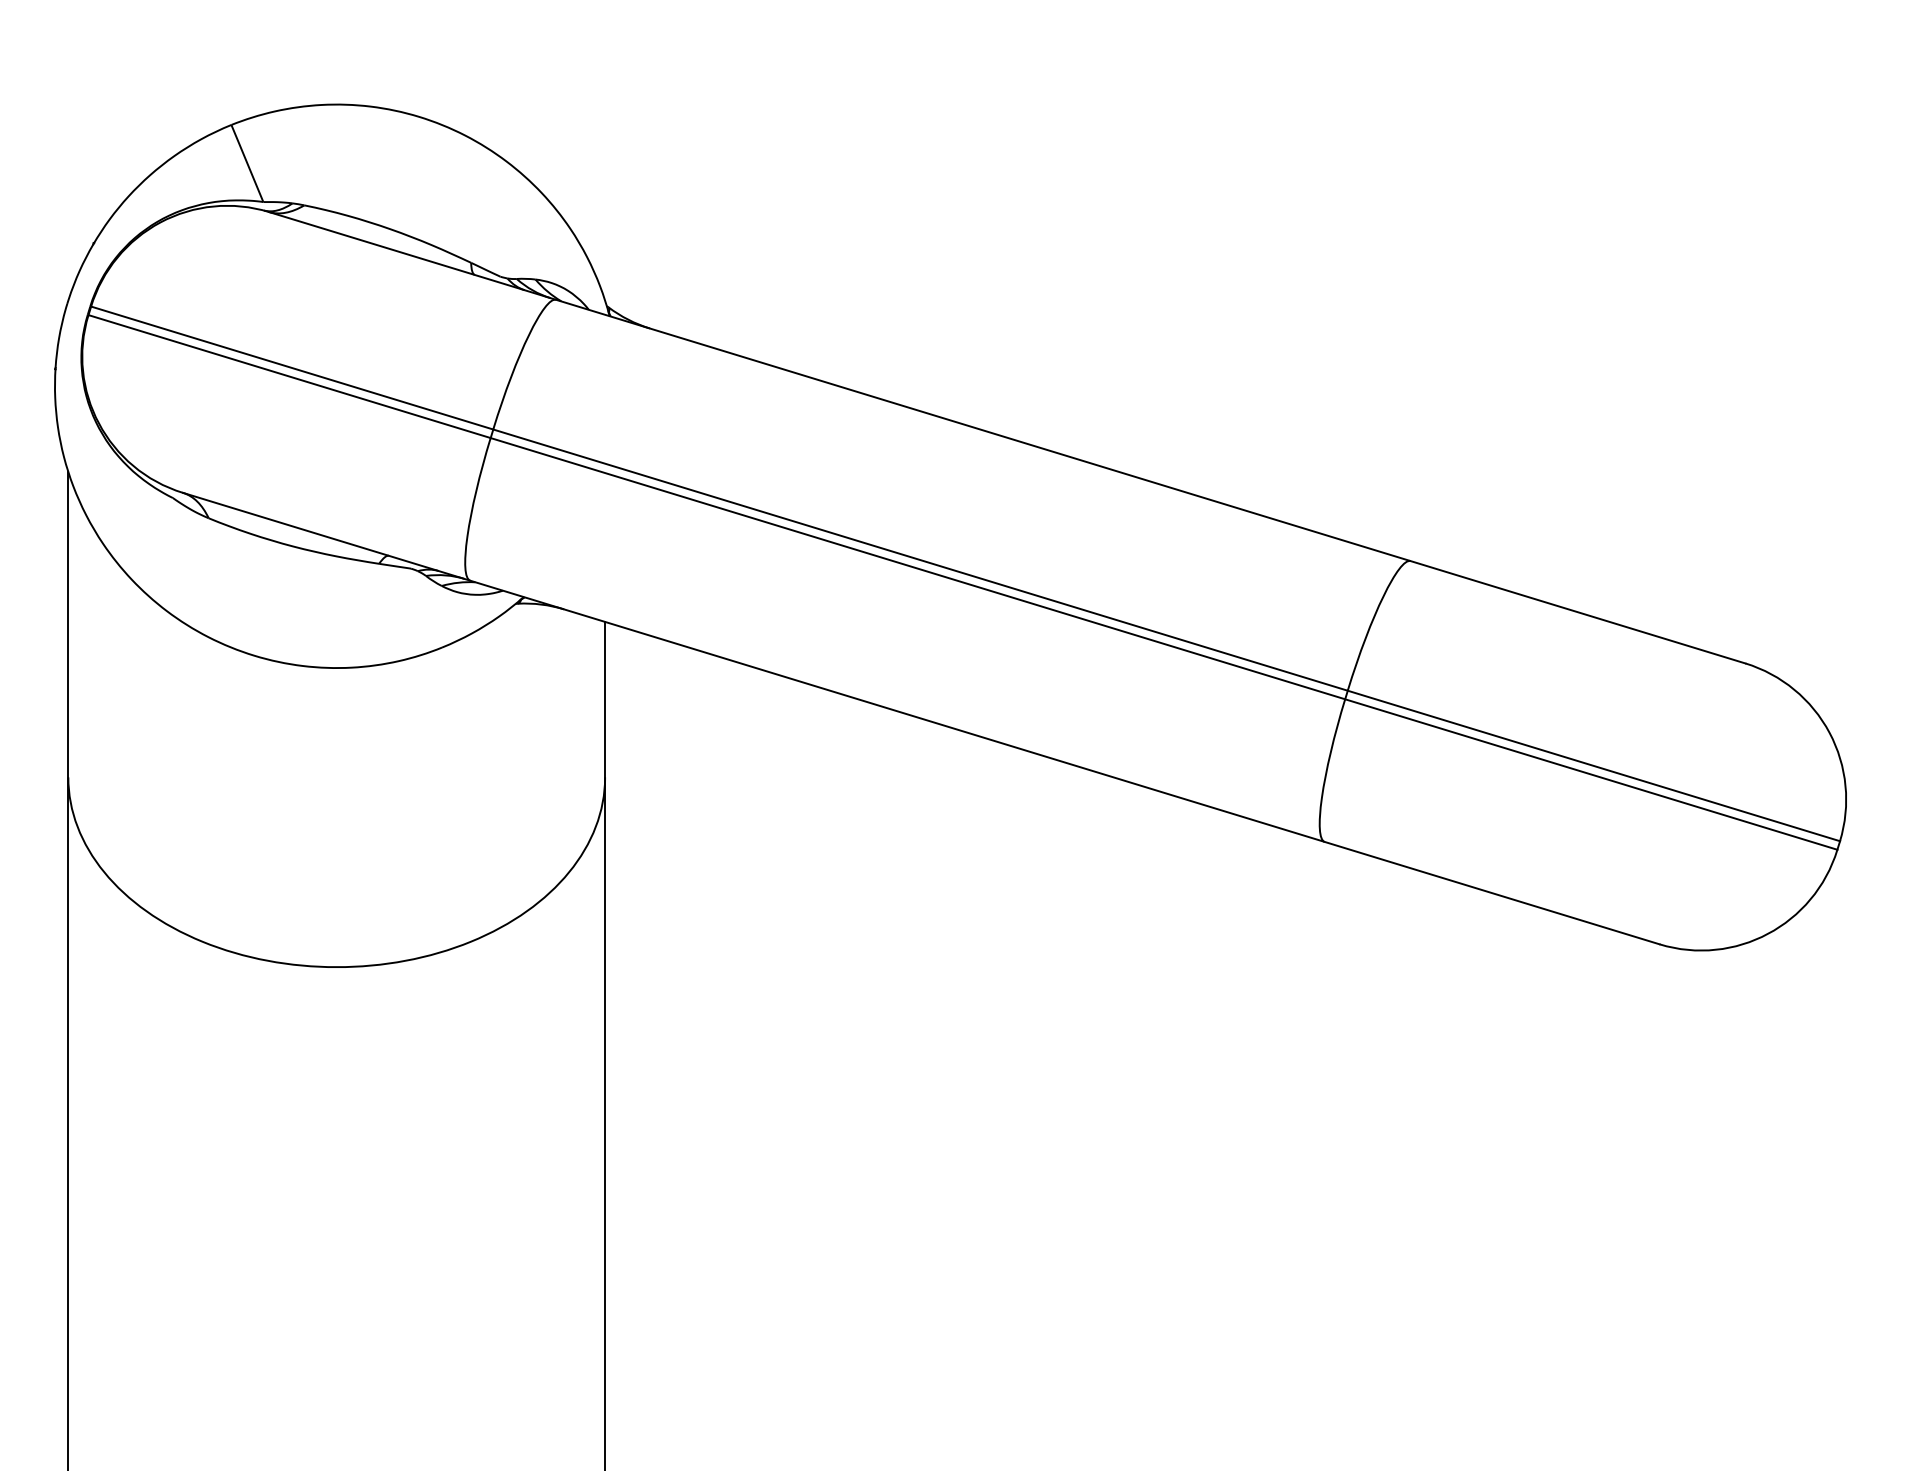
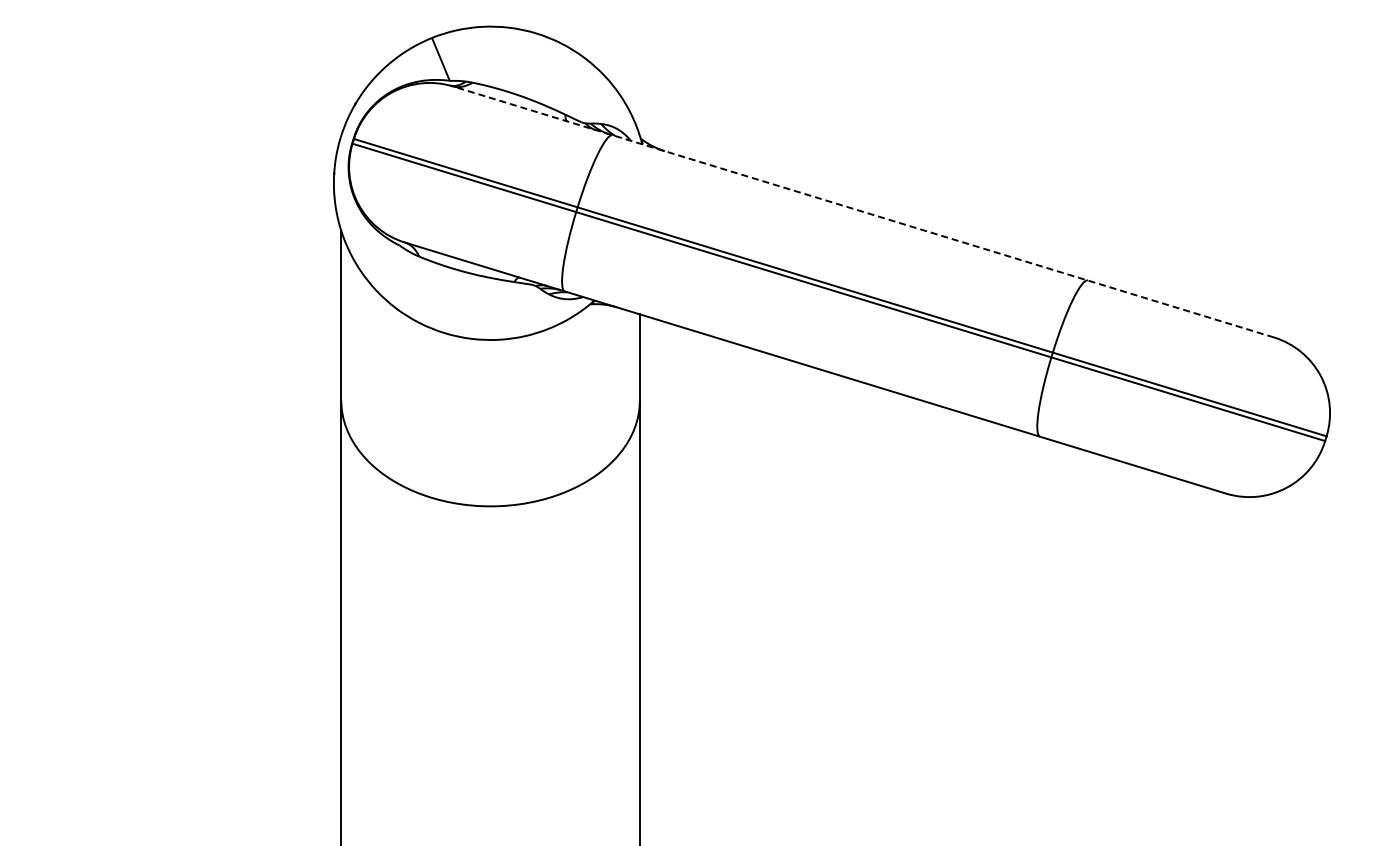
line: (1005, 436) -> (862, 211), solid -> dashed

